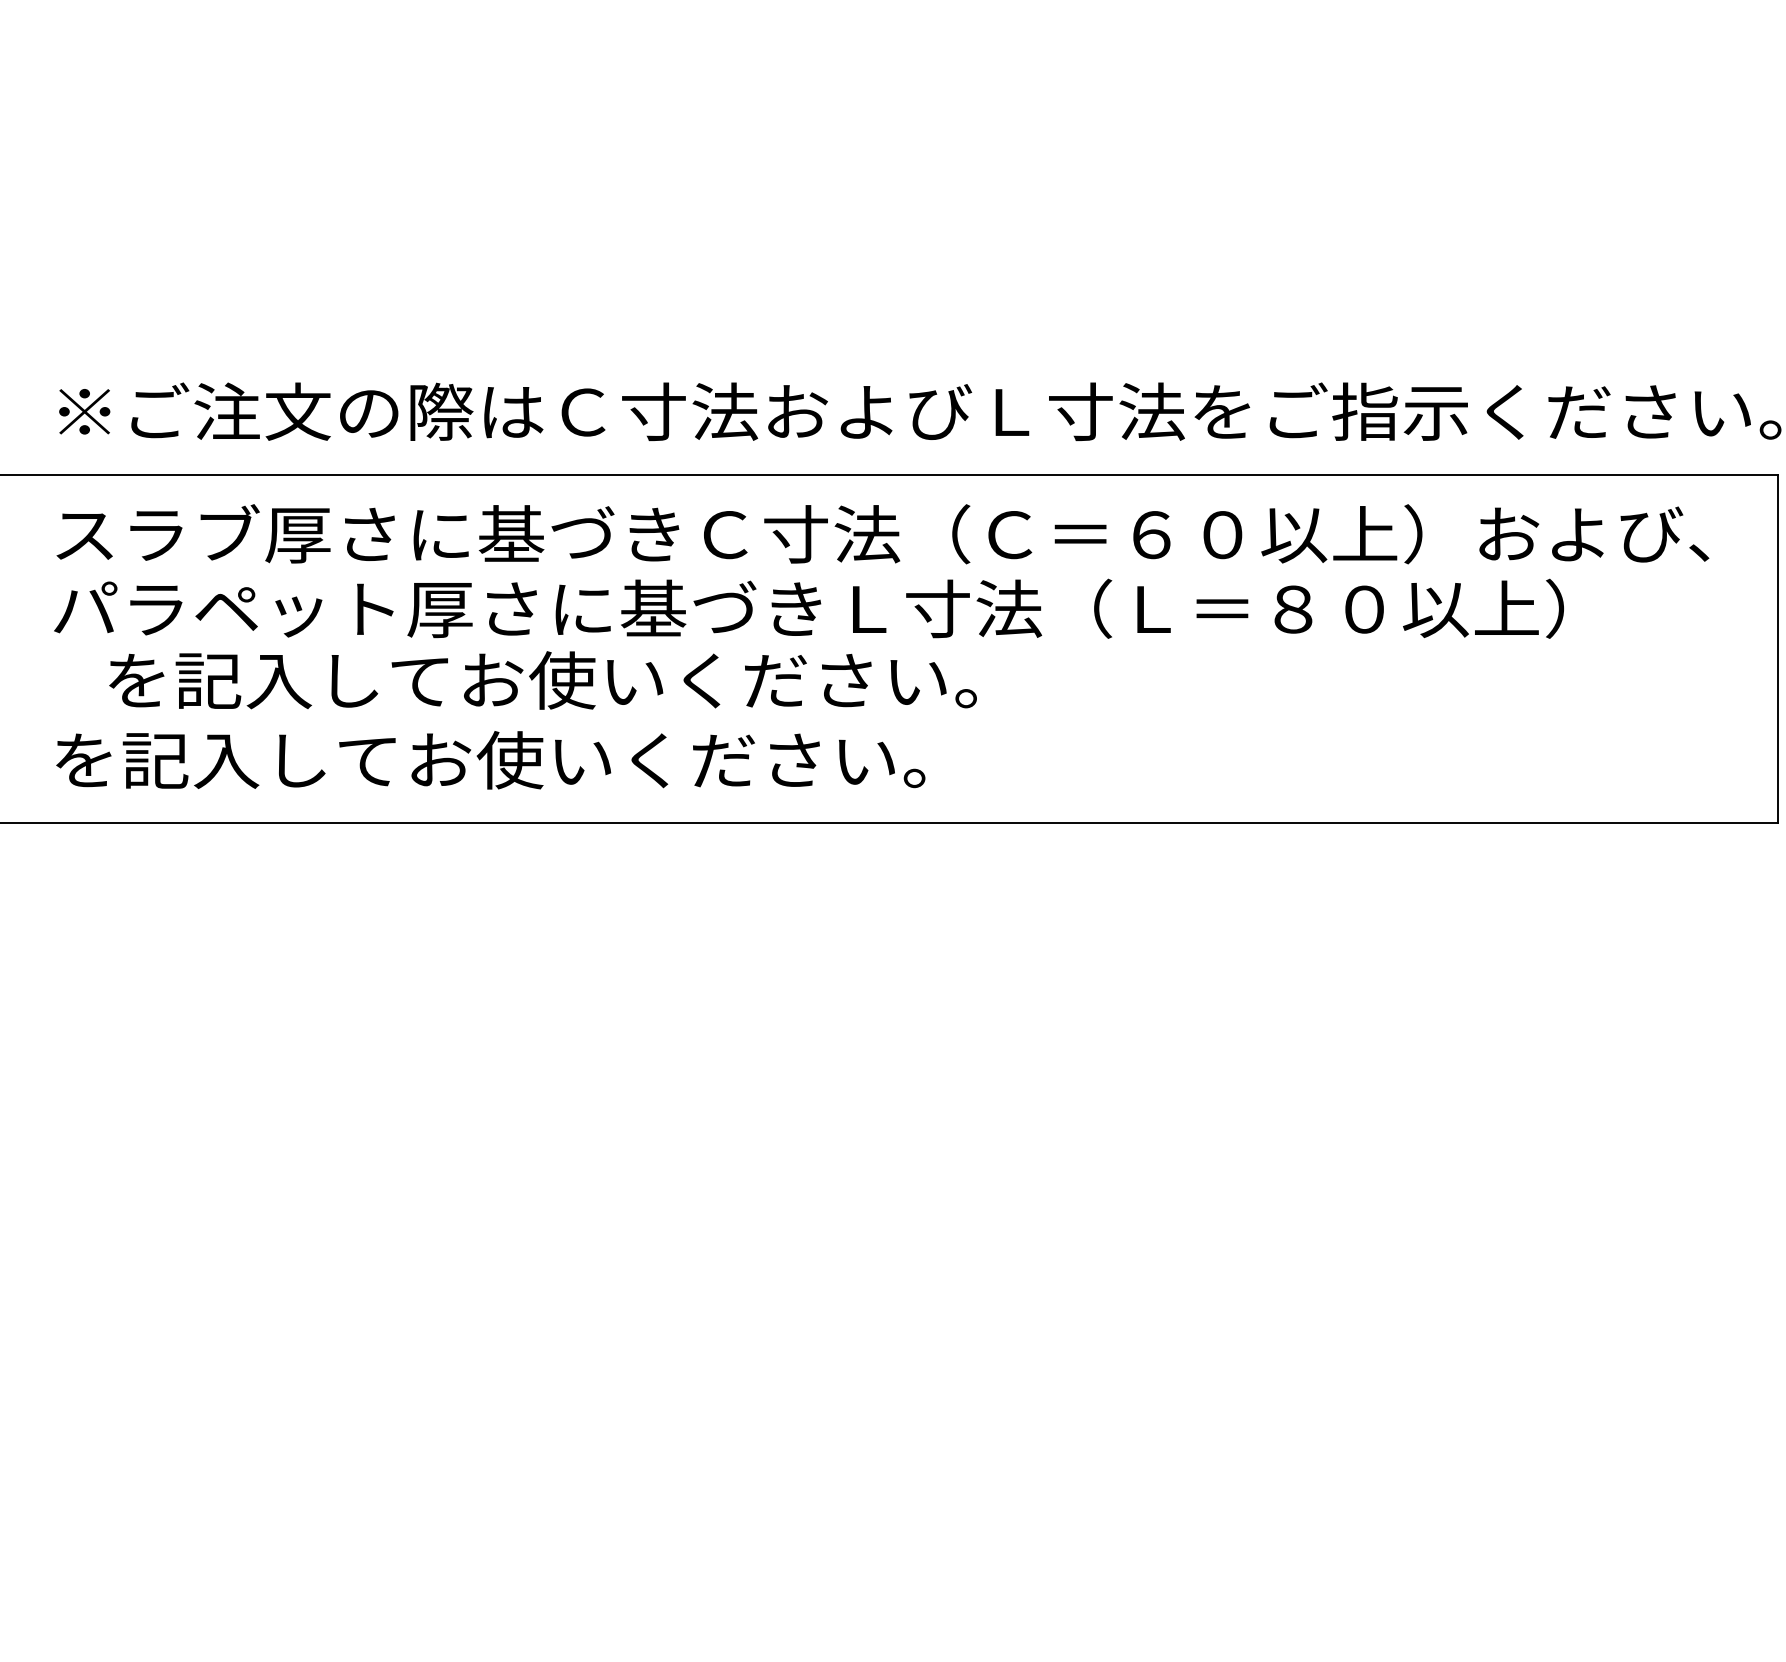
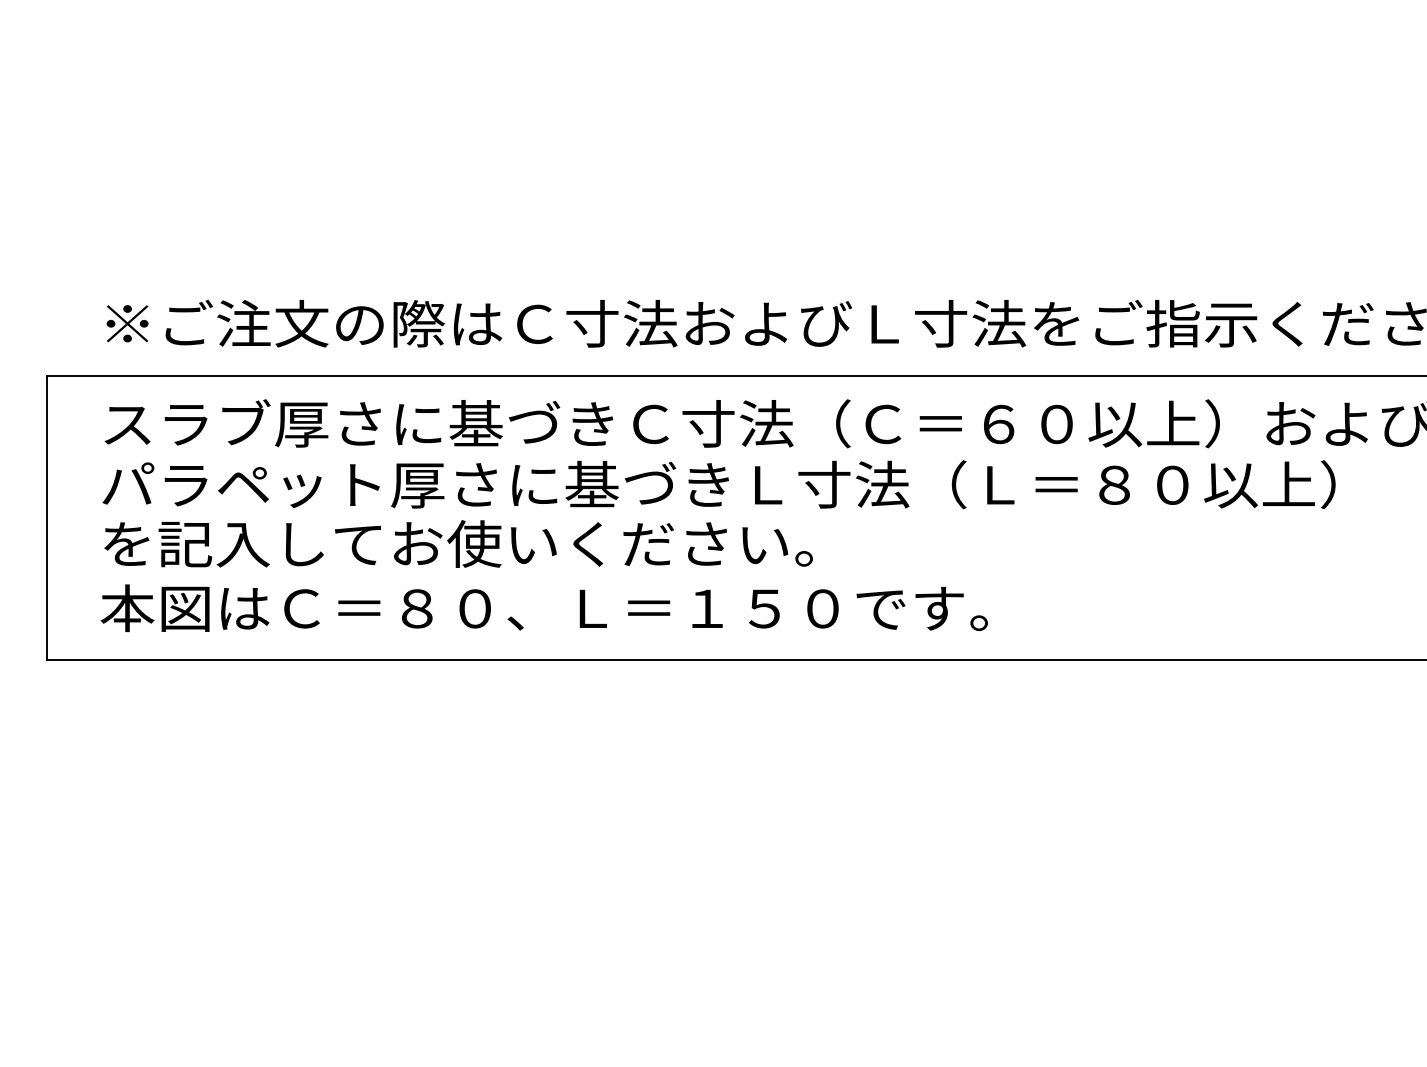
text: (542, 680) -> (458, 544), moved
text: (594, 760) -> (543, 608), を記入してお使いください。 -> 本図はＣ＝８０、Ｌ＝１５０です。

